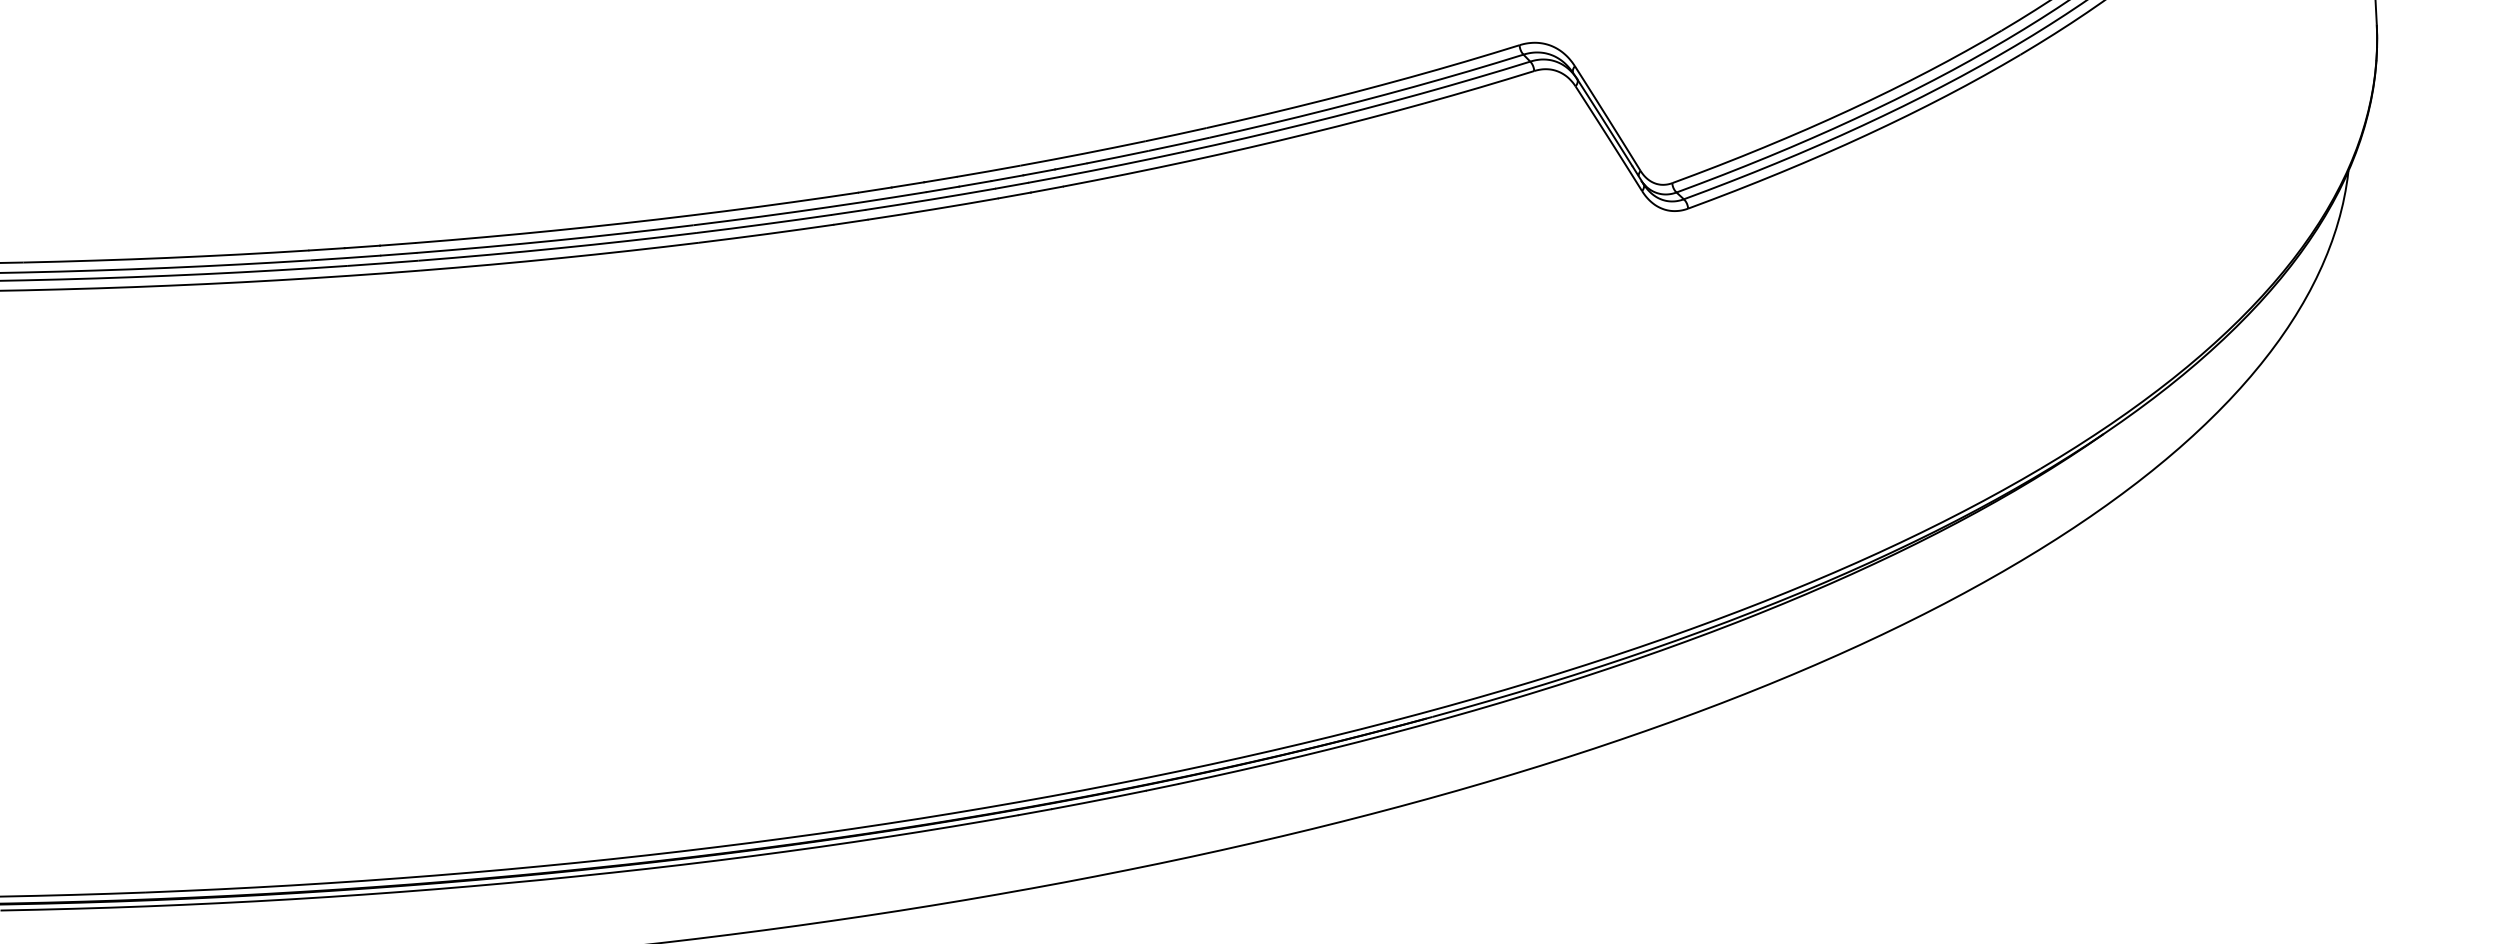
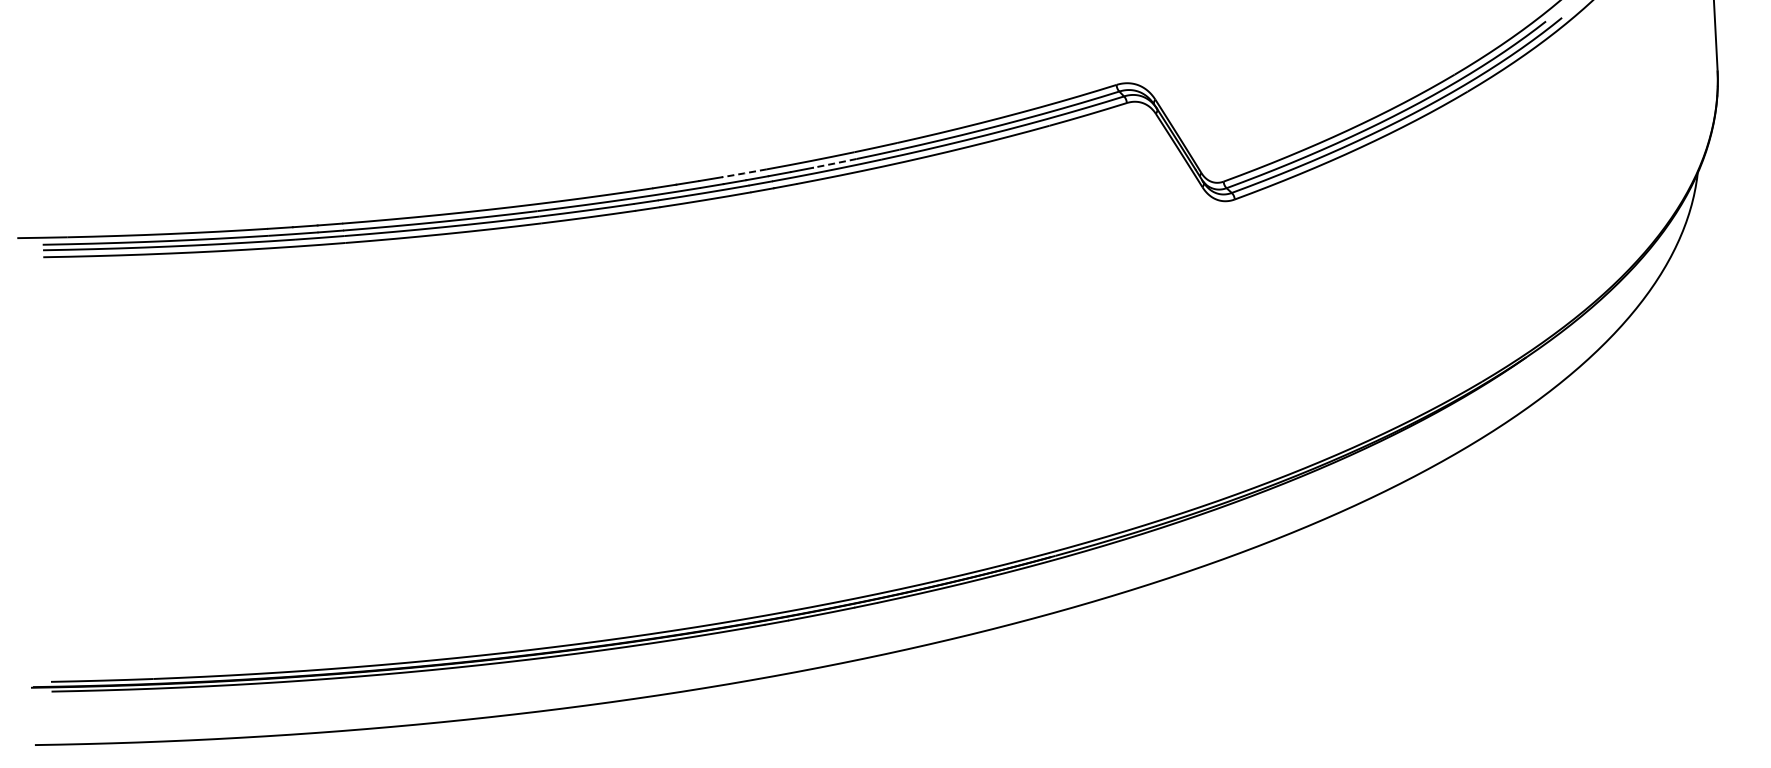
line: (1117, 157) -> (834, 163), solid -> dashed
line: (988, 171) -> (744, 173), solid -> dashed

